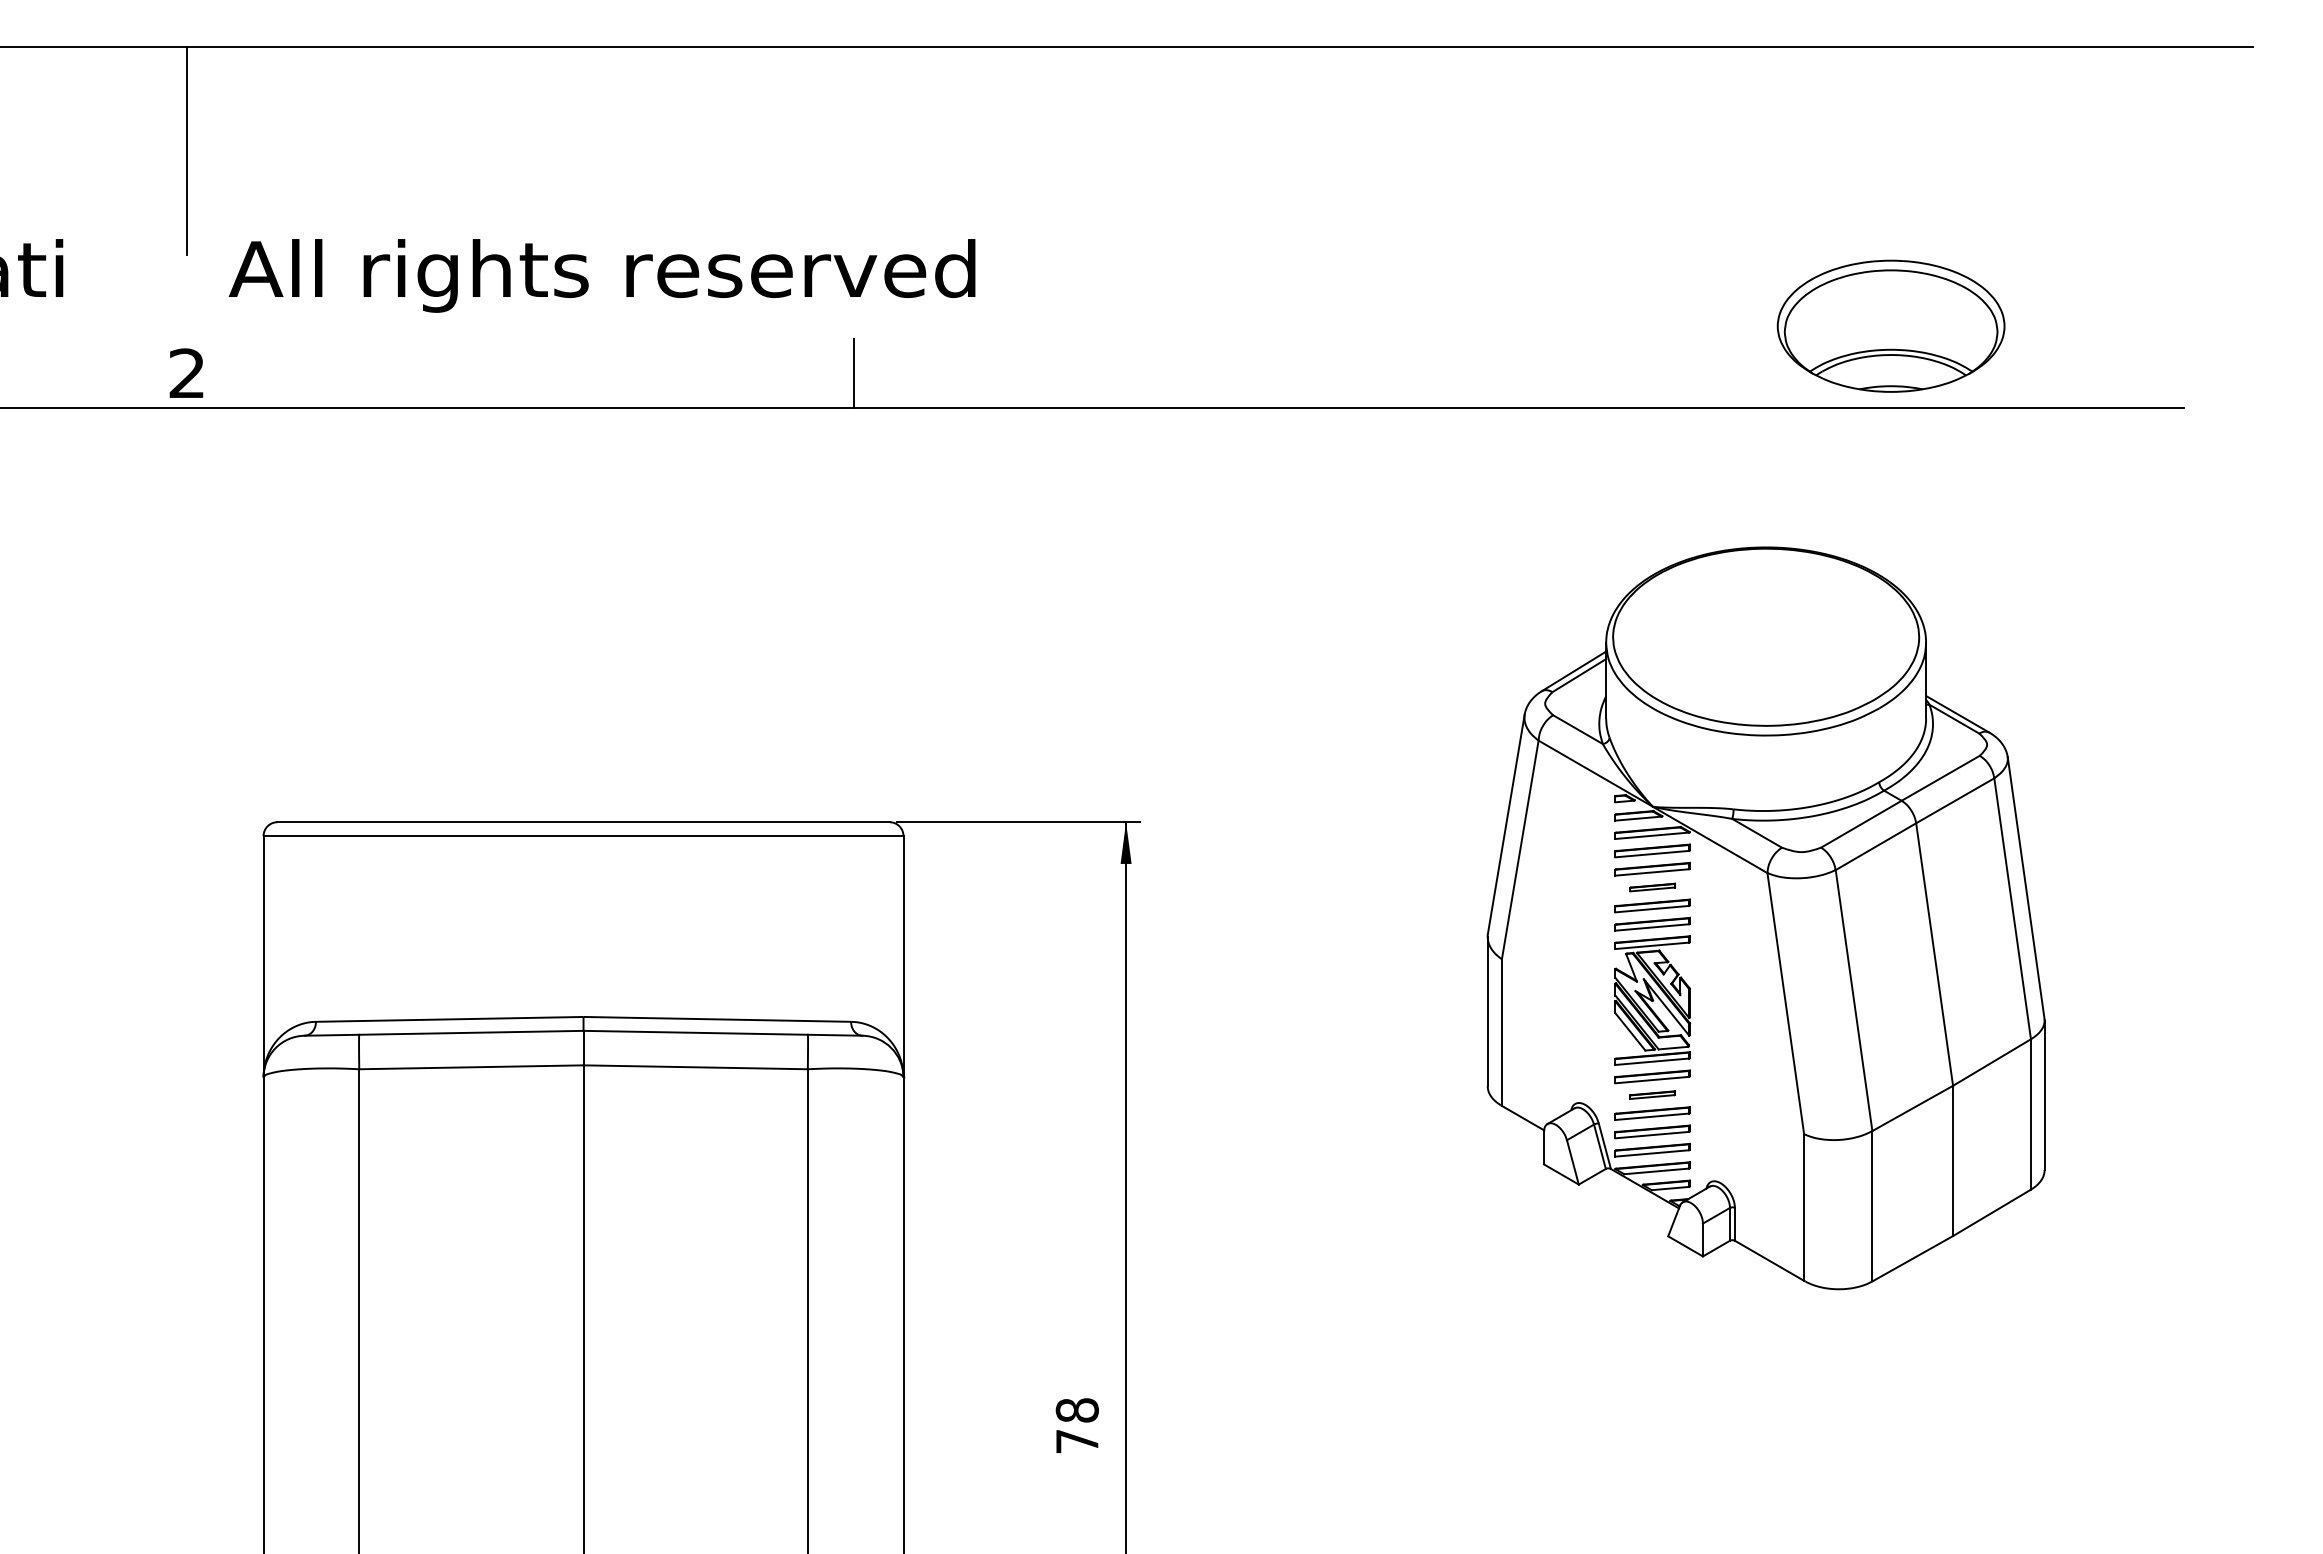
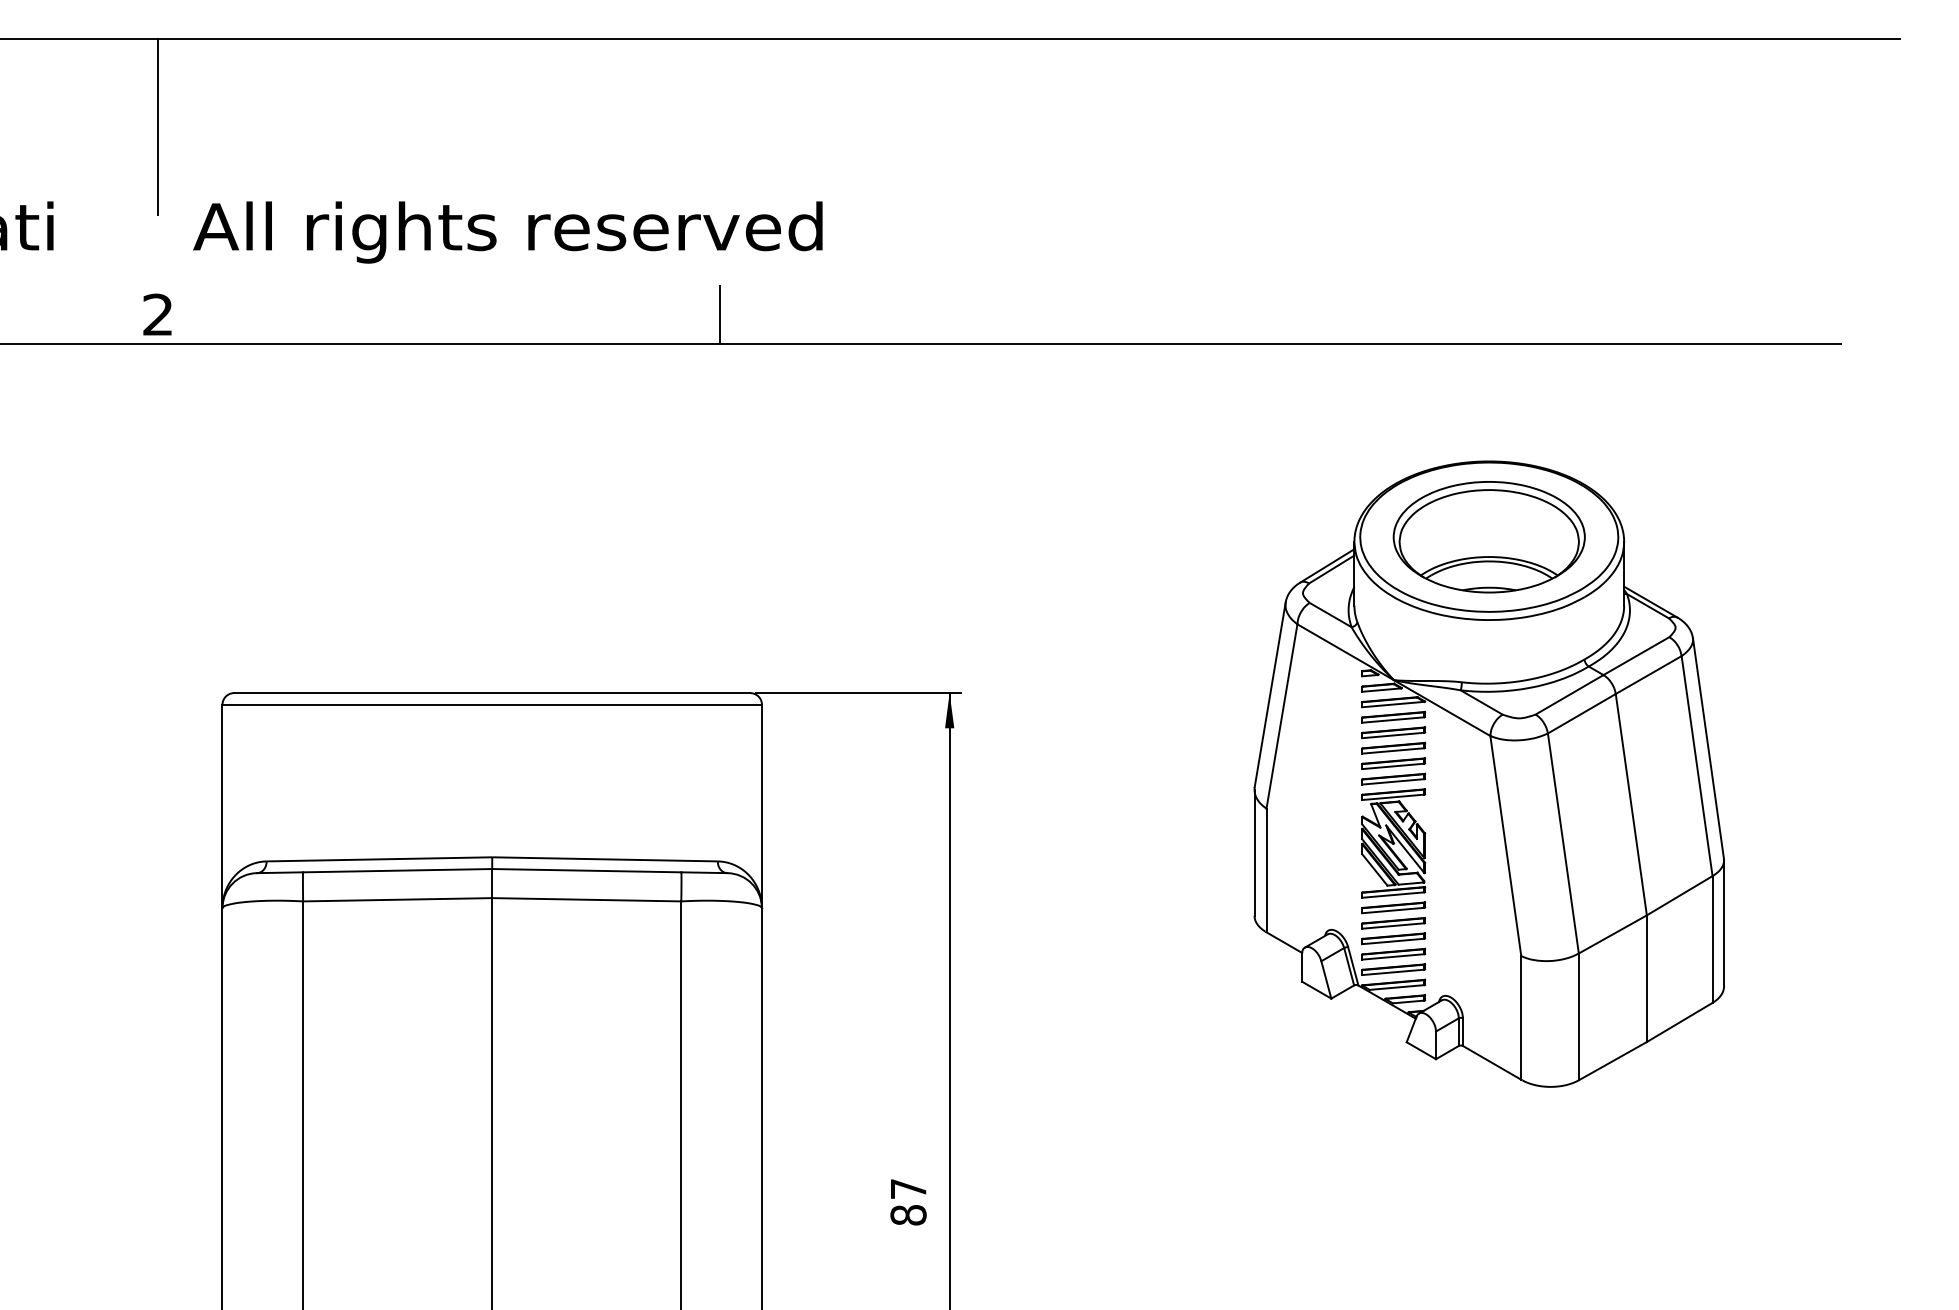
part: (1890, 325) -> (1488, 536), moved
part: (1652, 887) -> (1393, 748), size x1.67
part: (1652, 1094) -> (1393, 922), size x1.67
text: (1076, 1425) -> (907, 1201), 78 -> 87

